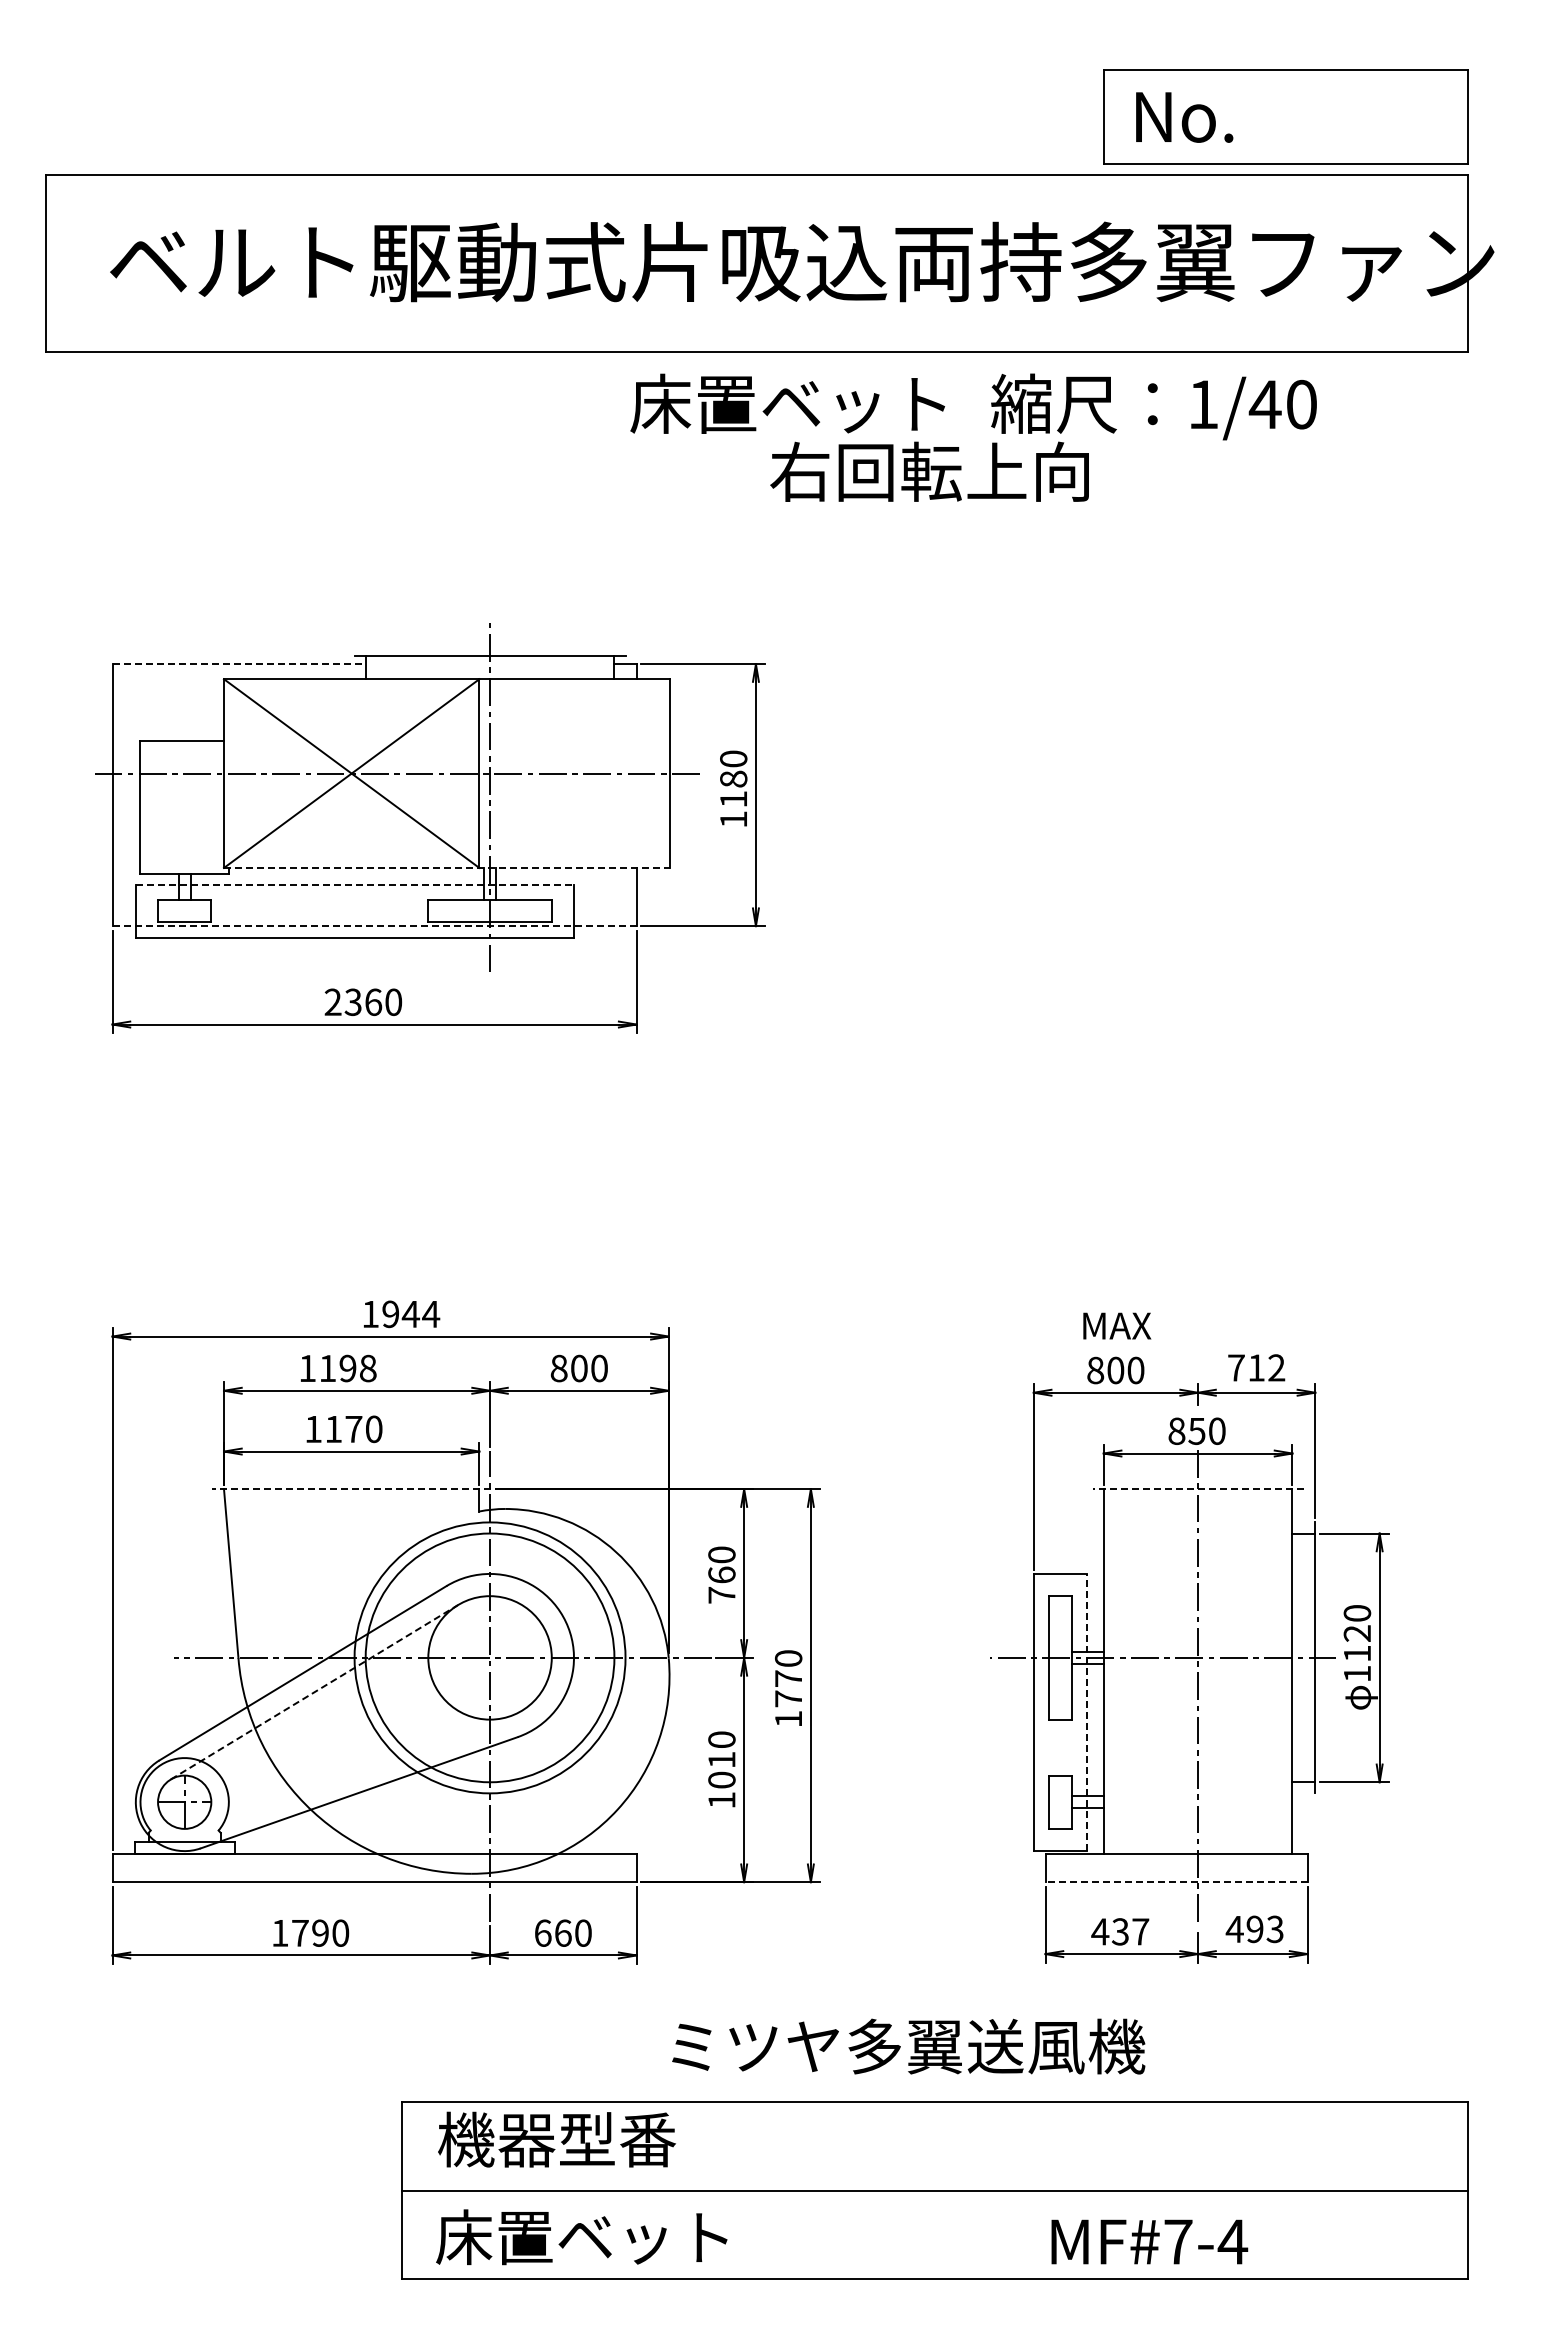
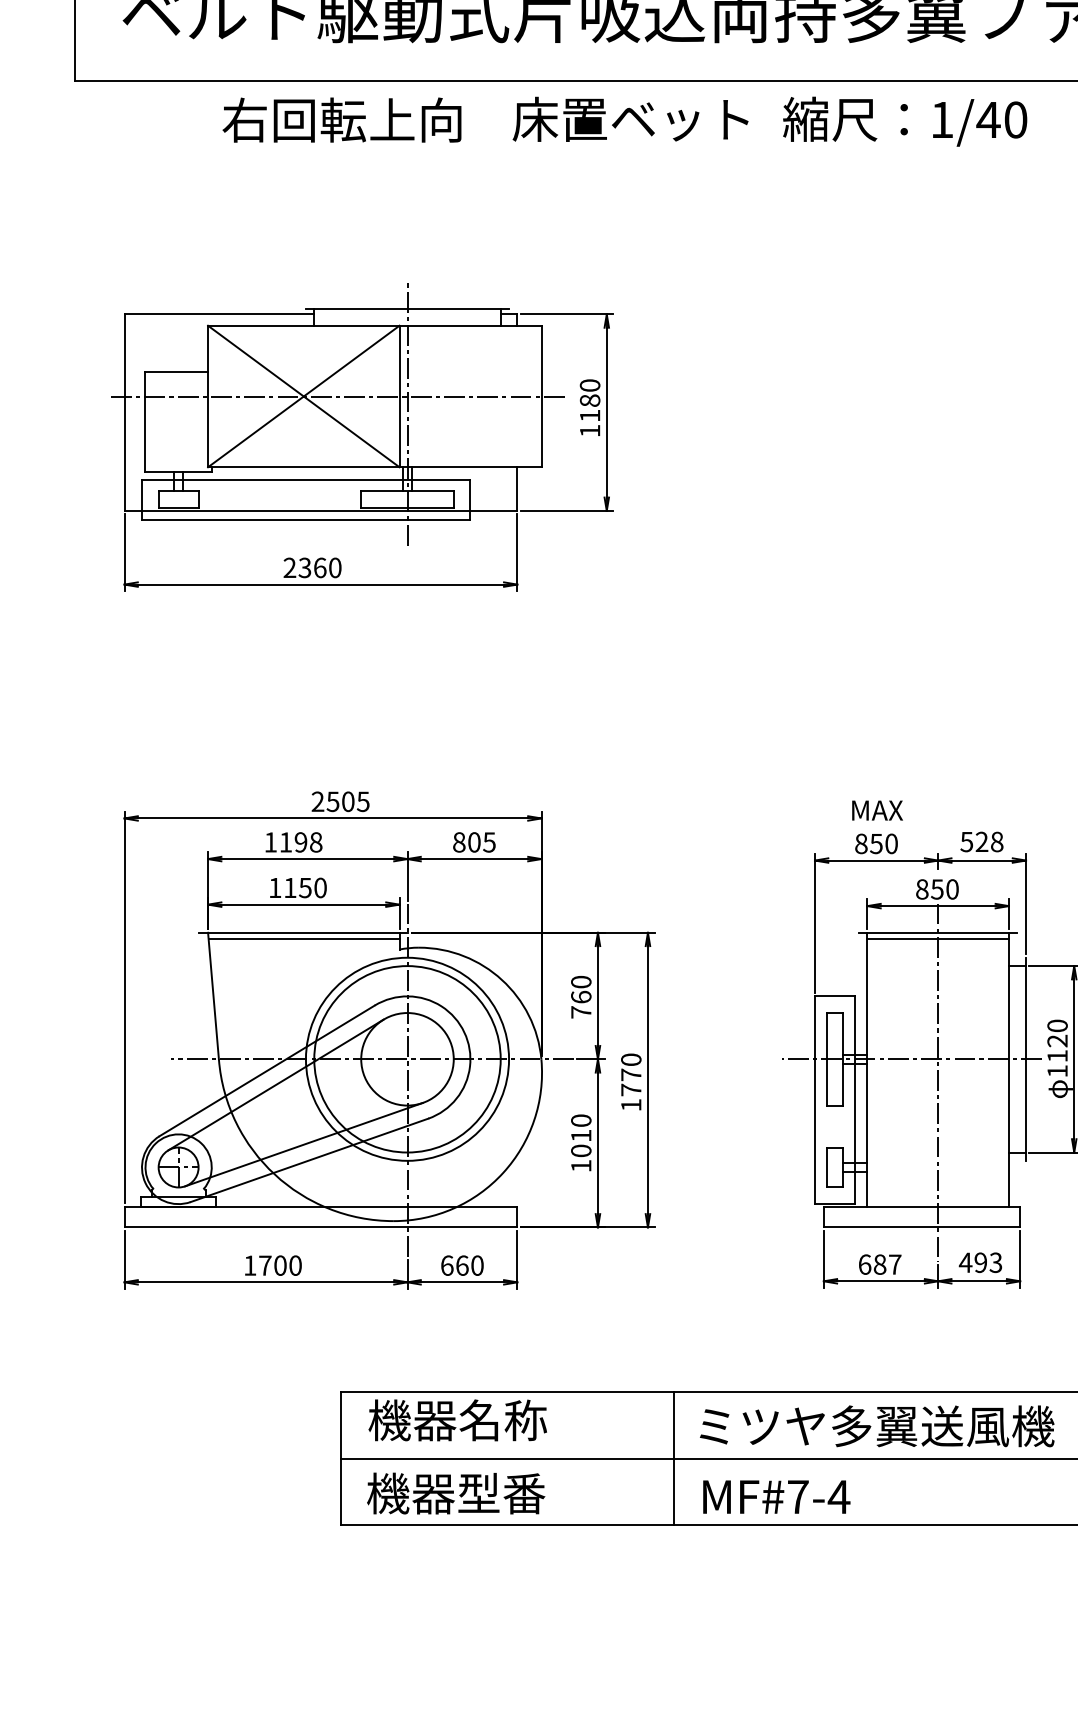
text: (929, 471) -> (341, 119), moved
line: (239, 664) -> (219, 314), dashed -> solid
line: (446, 867) -> (374, 466), dashed -> solid
line: (355, 884) -> (306, 479), dashed -> solid
line: (375, 926) -> (321, 511), dashed -> solid
text: (401, 1314) -> (341, 801), 1944 -> 2505
text: (1256, 1367) -> (981, 841), 712 -> 528
text: (598, 1368) -> (488, 842), 800 -> 805
text: (1115, 1370) -> (876, 843), 800 -> 850
text: (353, 1429) -> (305, 888), 1170 -> 1150
line: (351, 1489) -> (303, 933), dashed -> solid
line: (1197, 1489) -> (937, 933), dashed -> solid
line: (351, 1498) -> (303, 939), added
line: (1197, 1498) -> (937, 939), added
line: (314, 1692) -> (275, 1085), dashed -> solid
line: (1087, 1712) -> (855, 1100), dashed -> solid
line: (351, 1771) -> (303, 1144), added
line: (1176, 1882) -> (921, 1227), dashed -> solid
text: (1109, 1931) -> (871, 1264), 437 -> 687
text: (320, 1932) -> (280, 1265), 1790 -> 1700
text: (908, 2046) -> (877, 1426), moved
text: (617, 2139) -> (503, 1420), 機器型番 -> 機器名称
line: (845, 2190) -> (673, 1458), added
text: (581, 2237) -> (476, 1493), 床置ベット -> 機器型番
text: (1149, 2241) -> (776, 1496), moved

